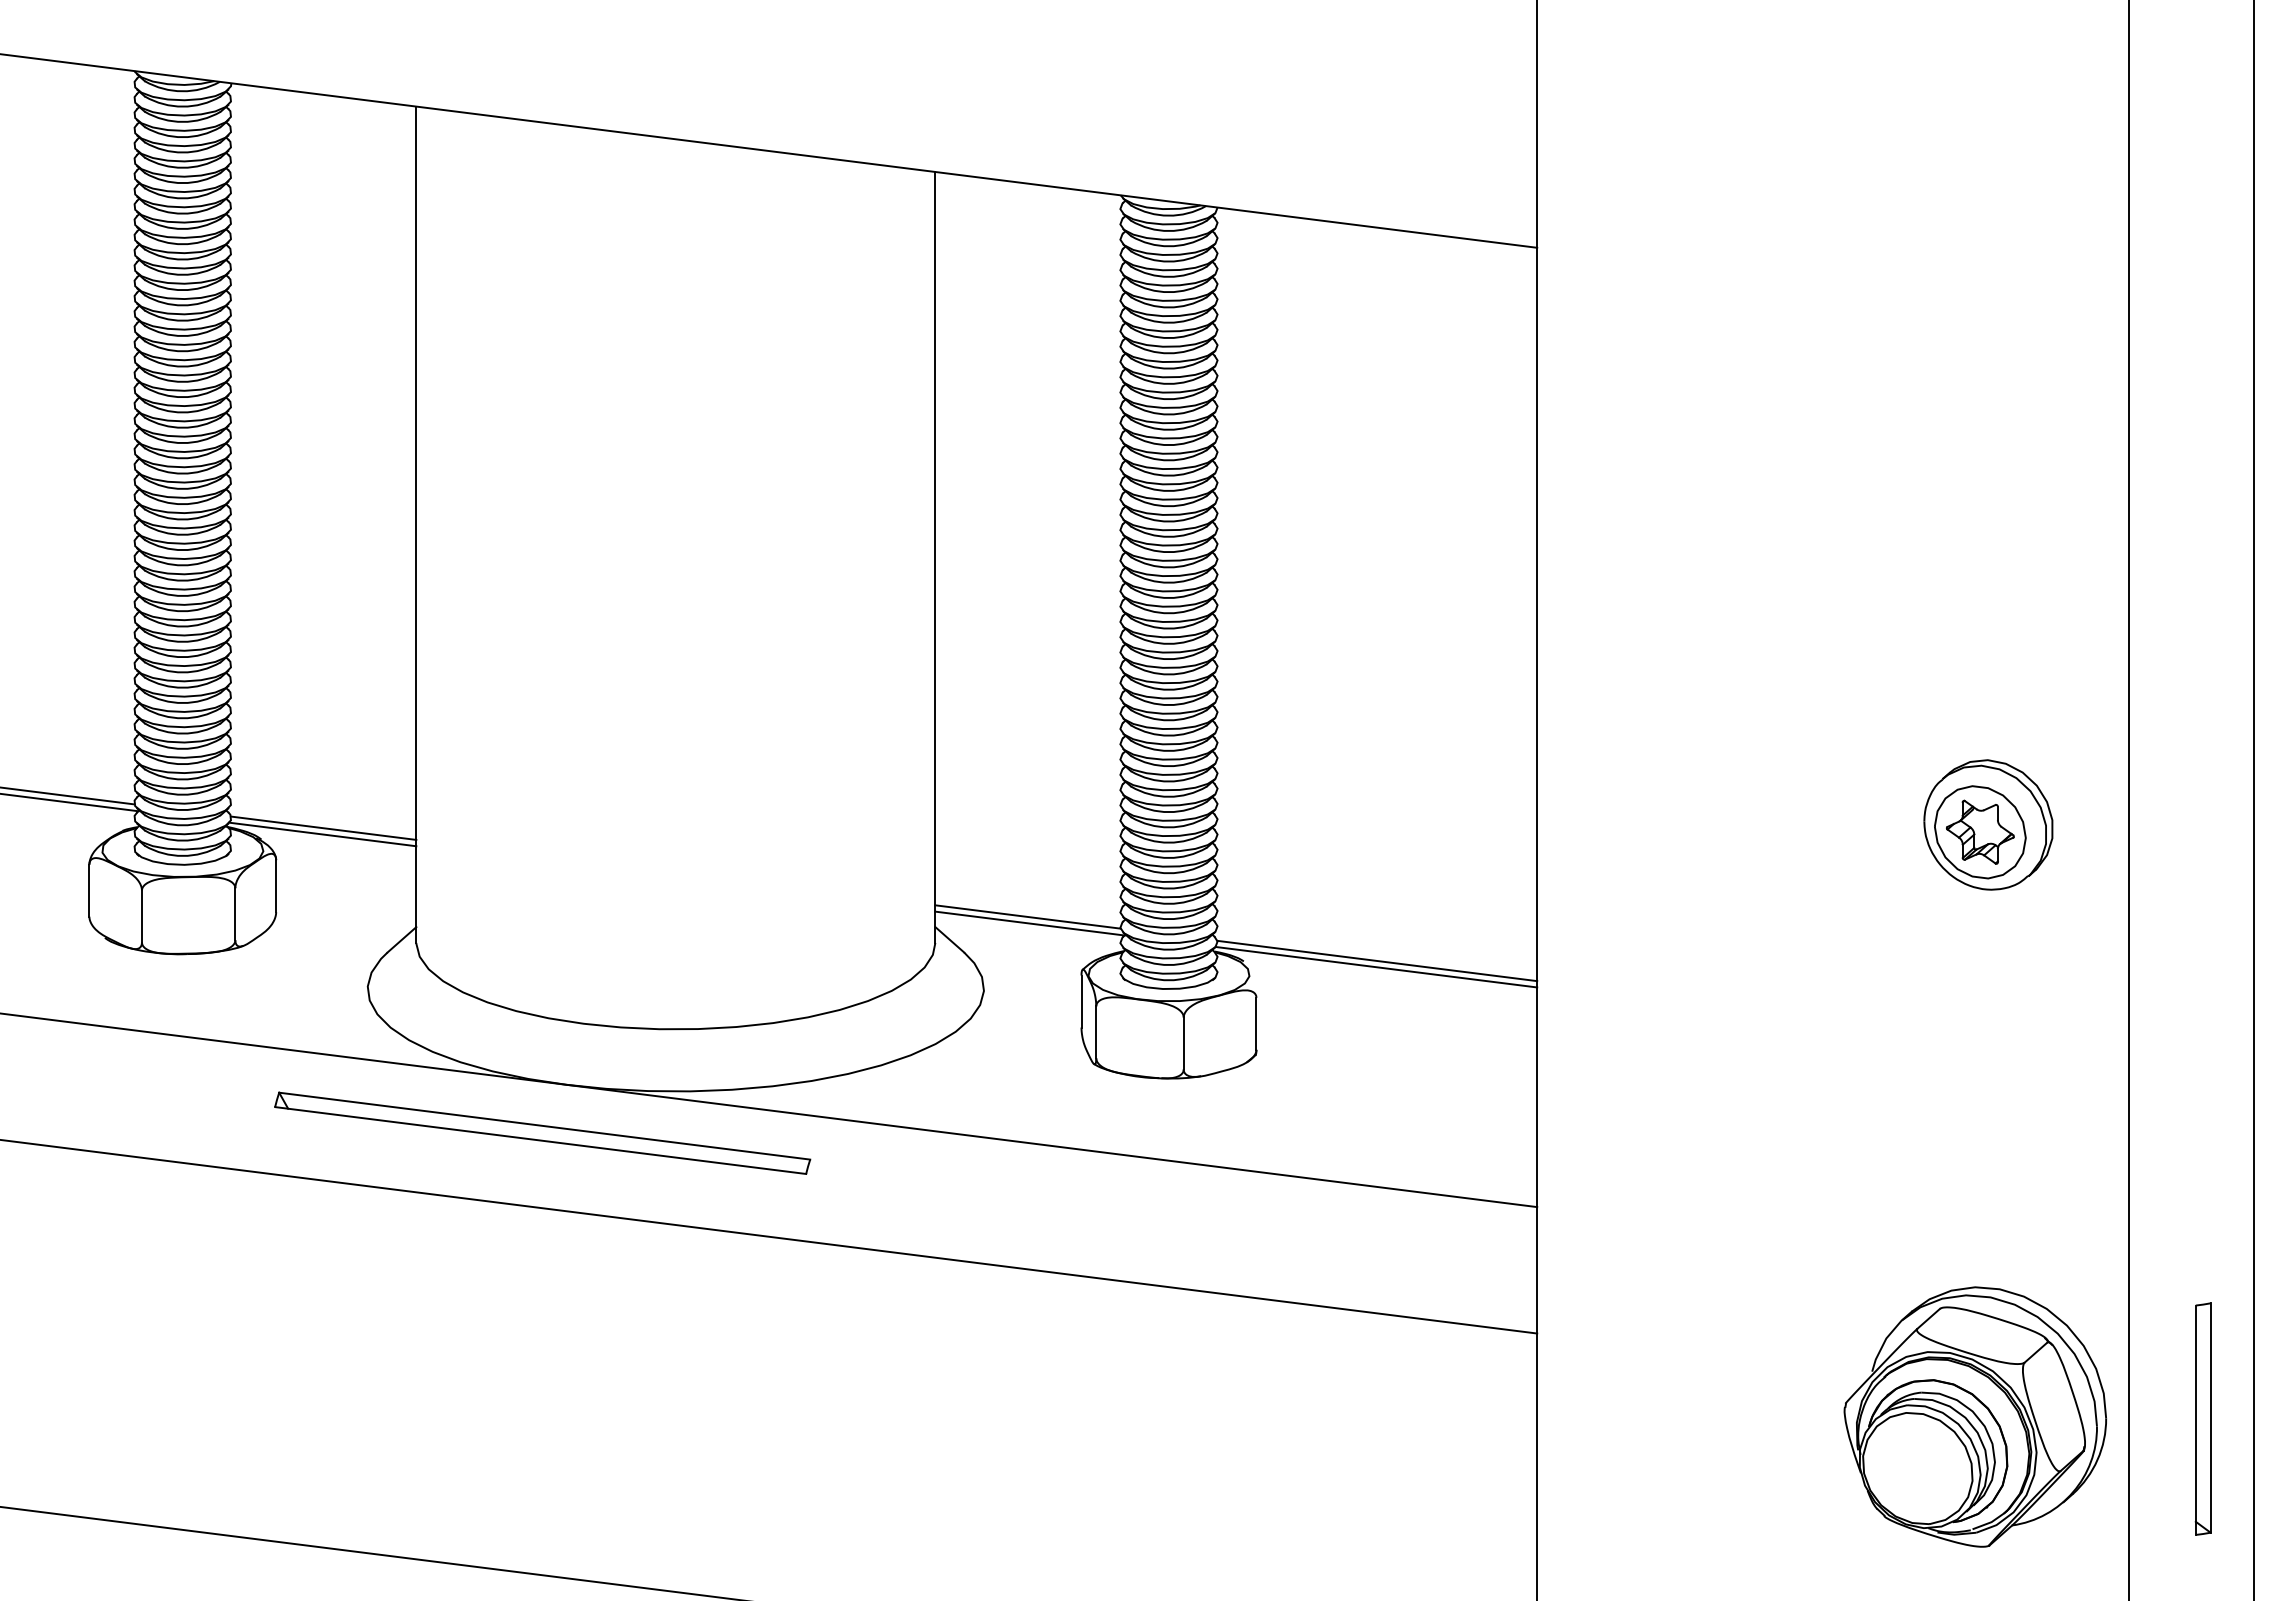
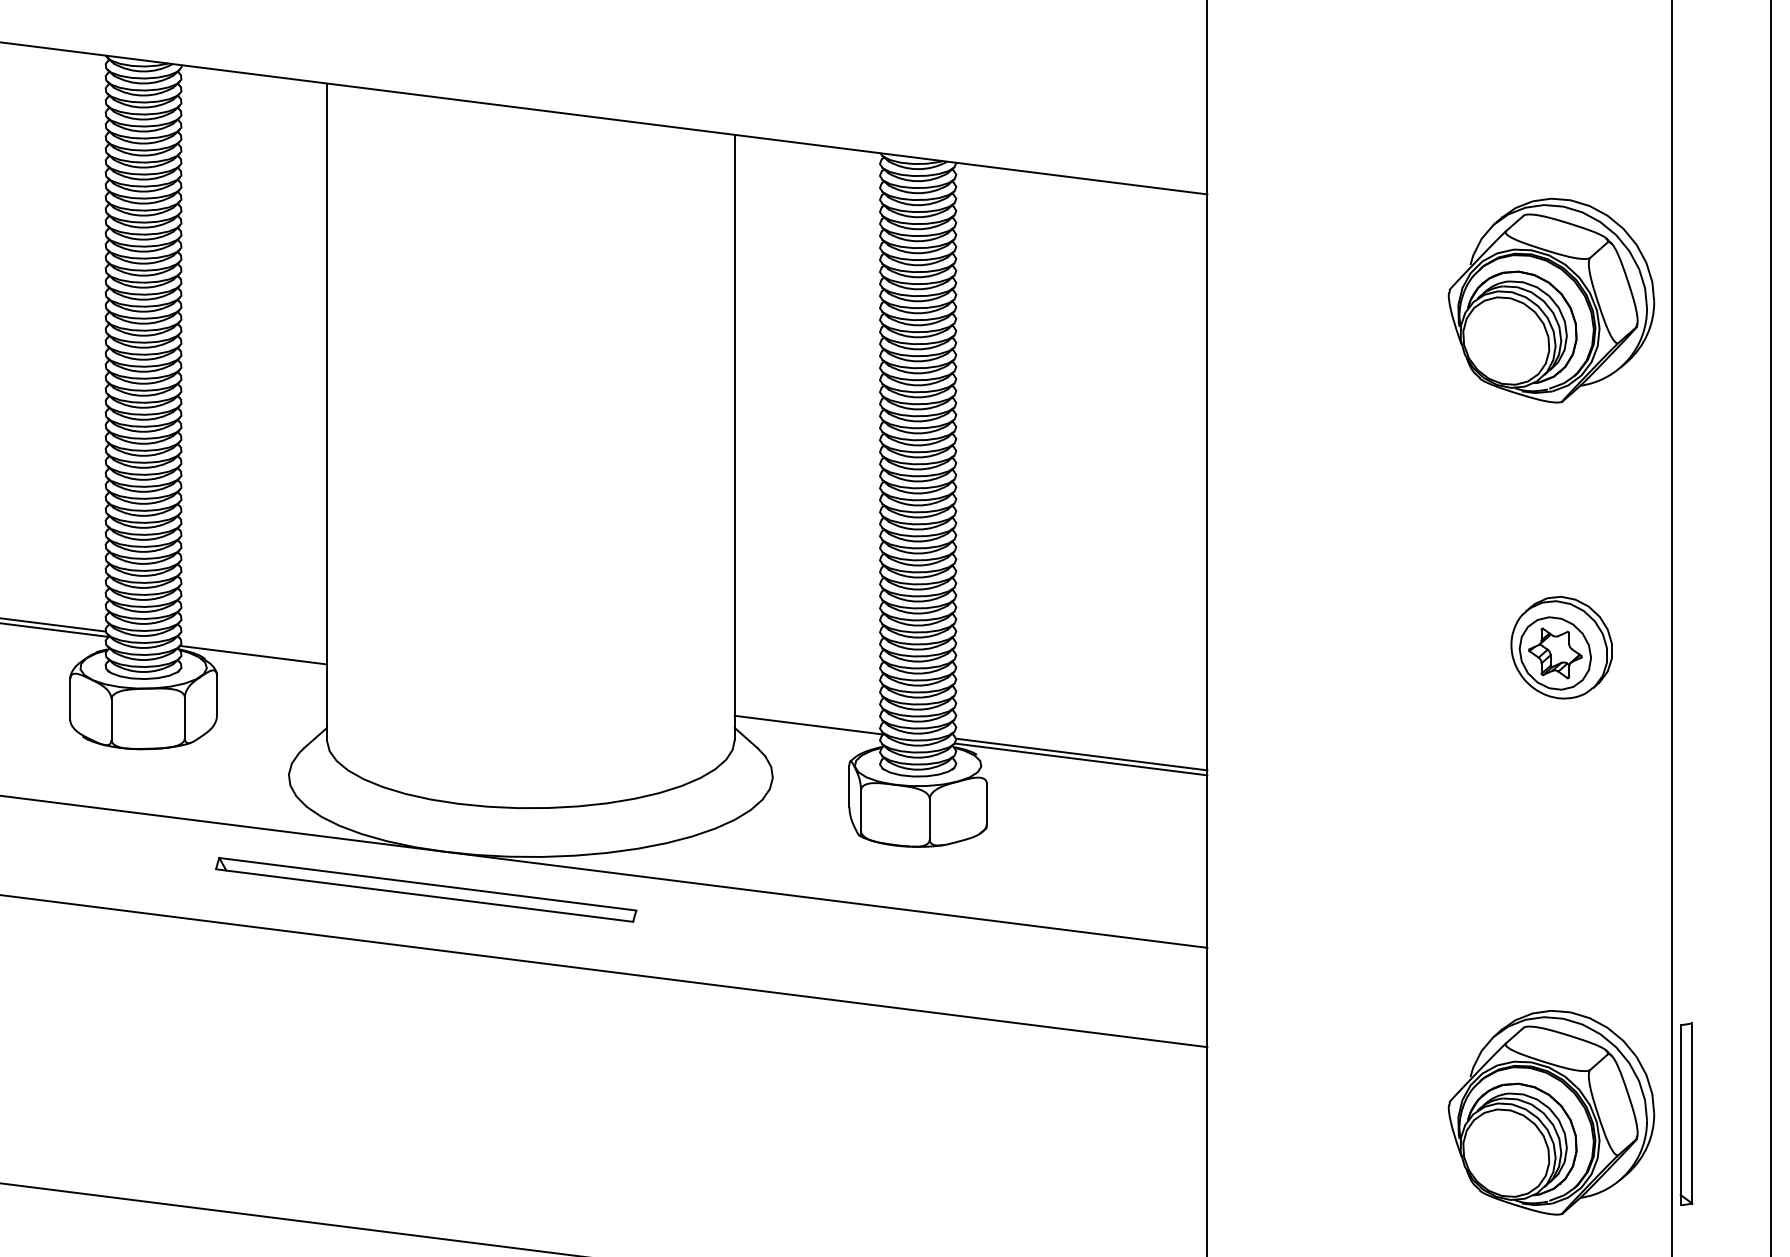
part: (1974, 382) -> (1550, 300), added
line: (323, 827) -> (254, 649), removed
line: (1027, 916) -> (807, 719), removed
part: (2202, 1418) -> (1685, 1113), moved

